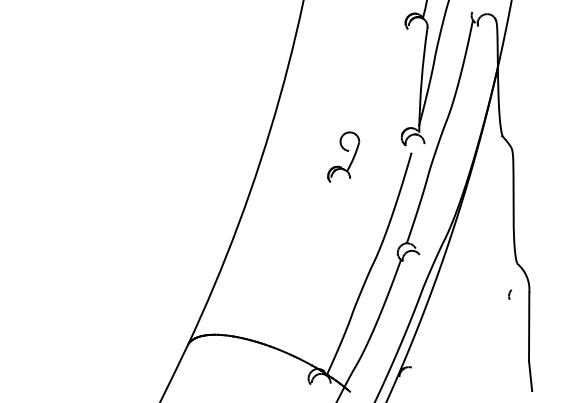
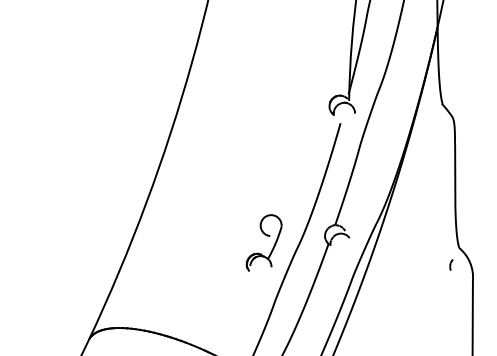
part: (343, 156) -> (264, 242), moved
part: (510, 294) -> (451, 264), moved

